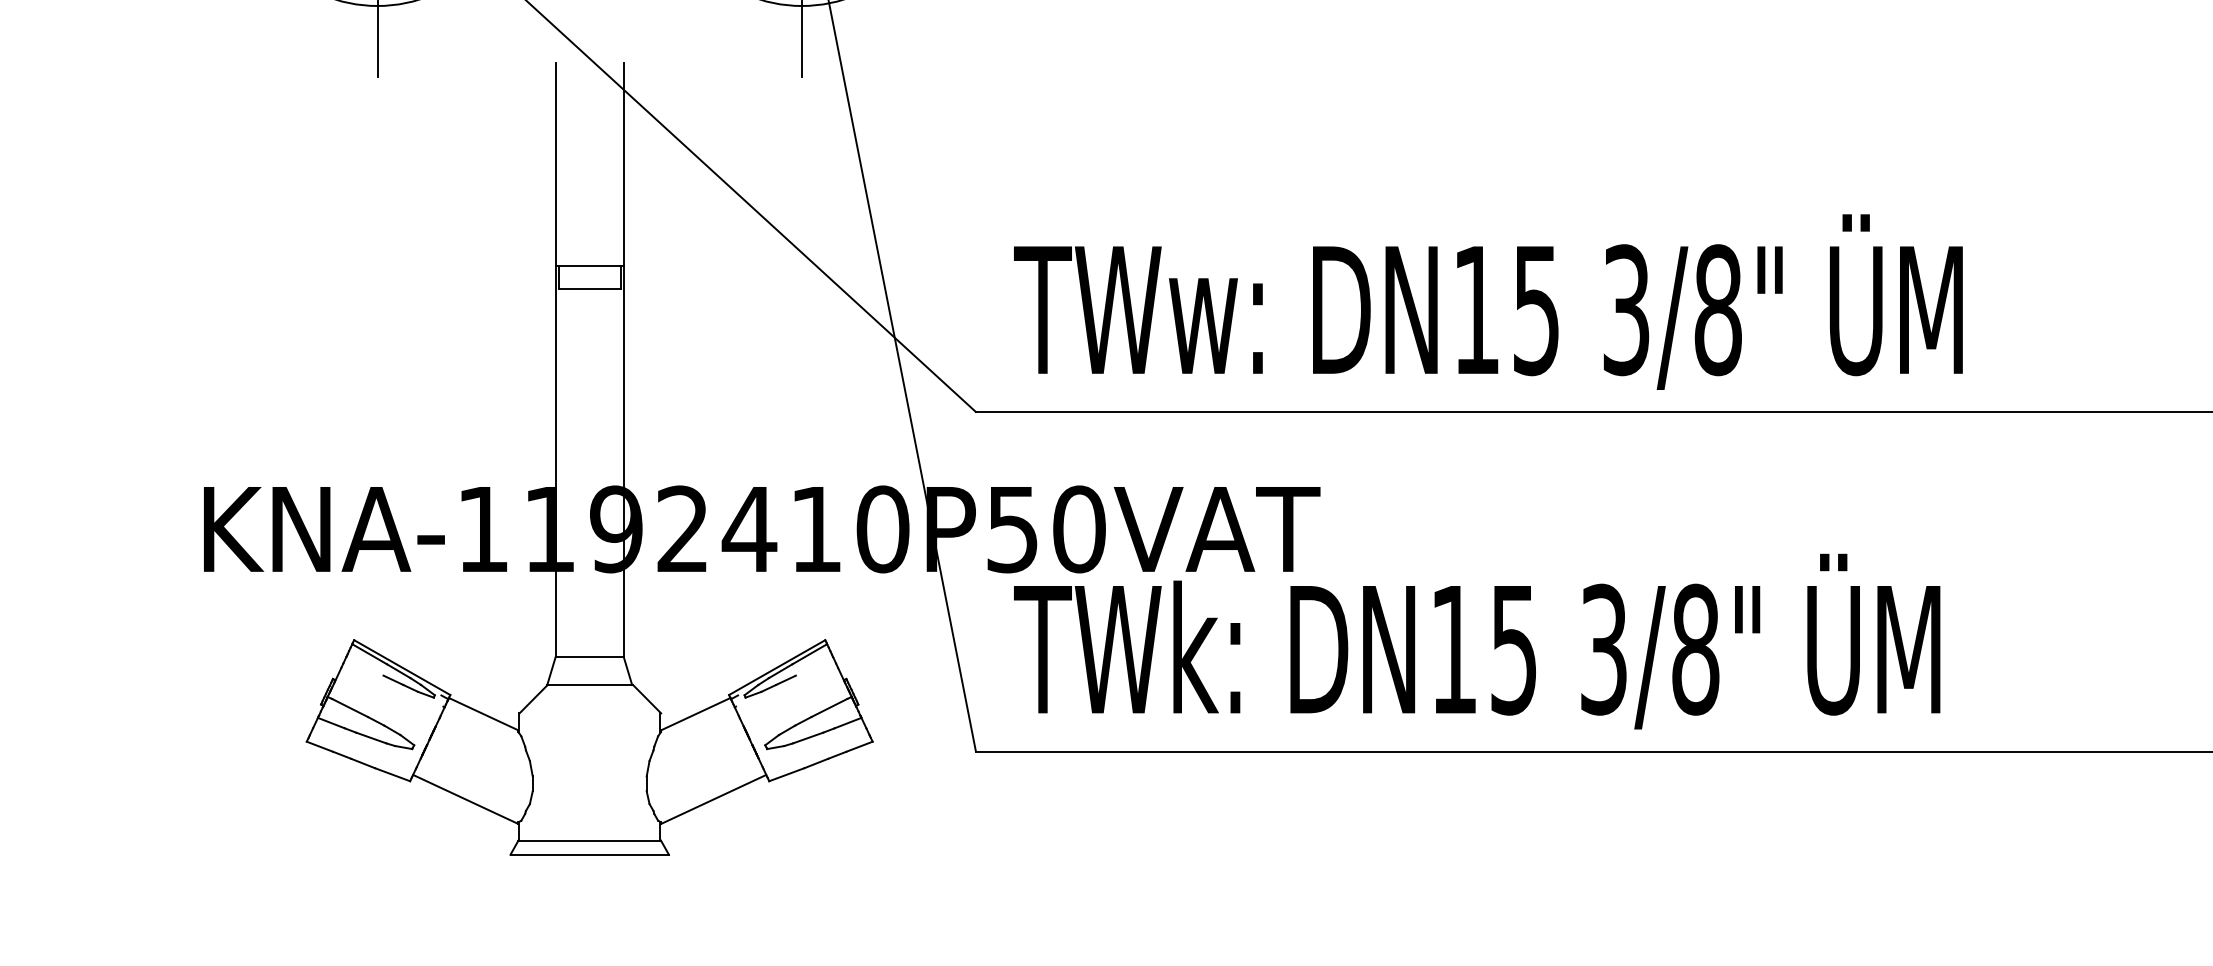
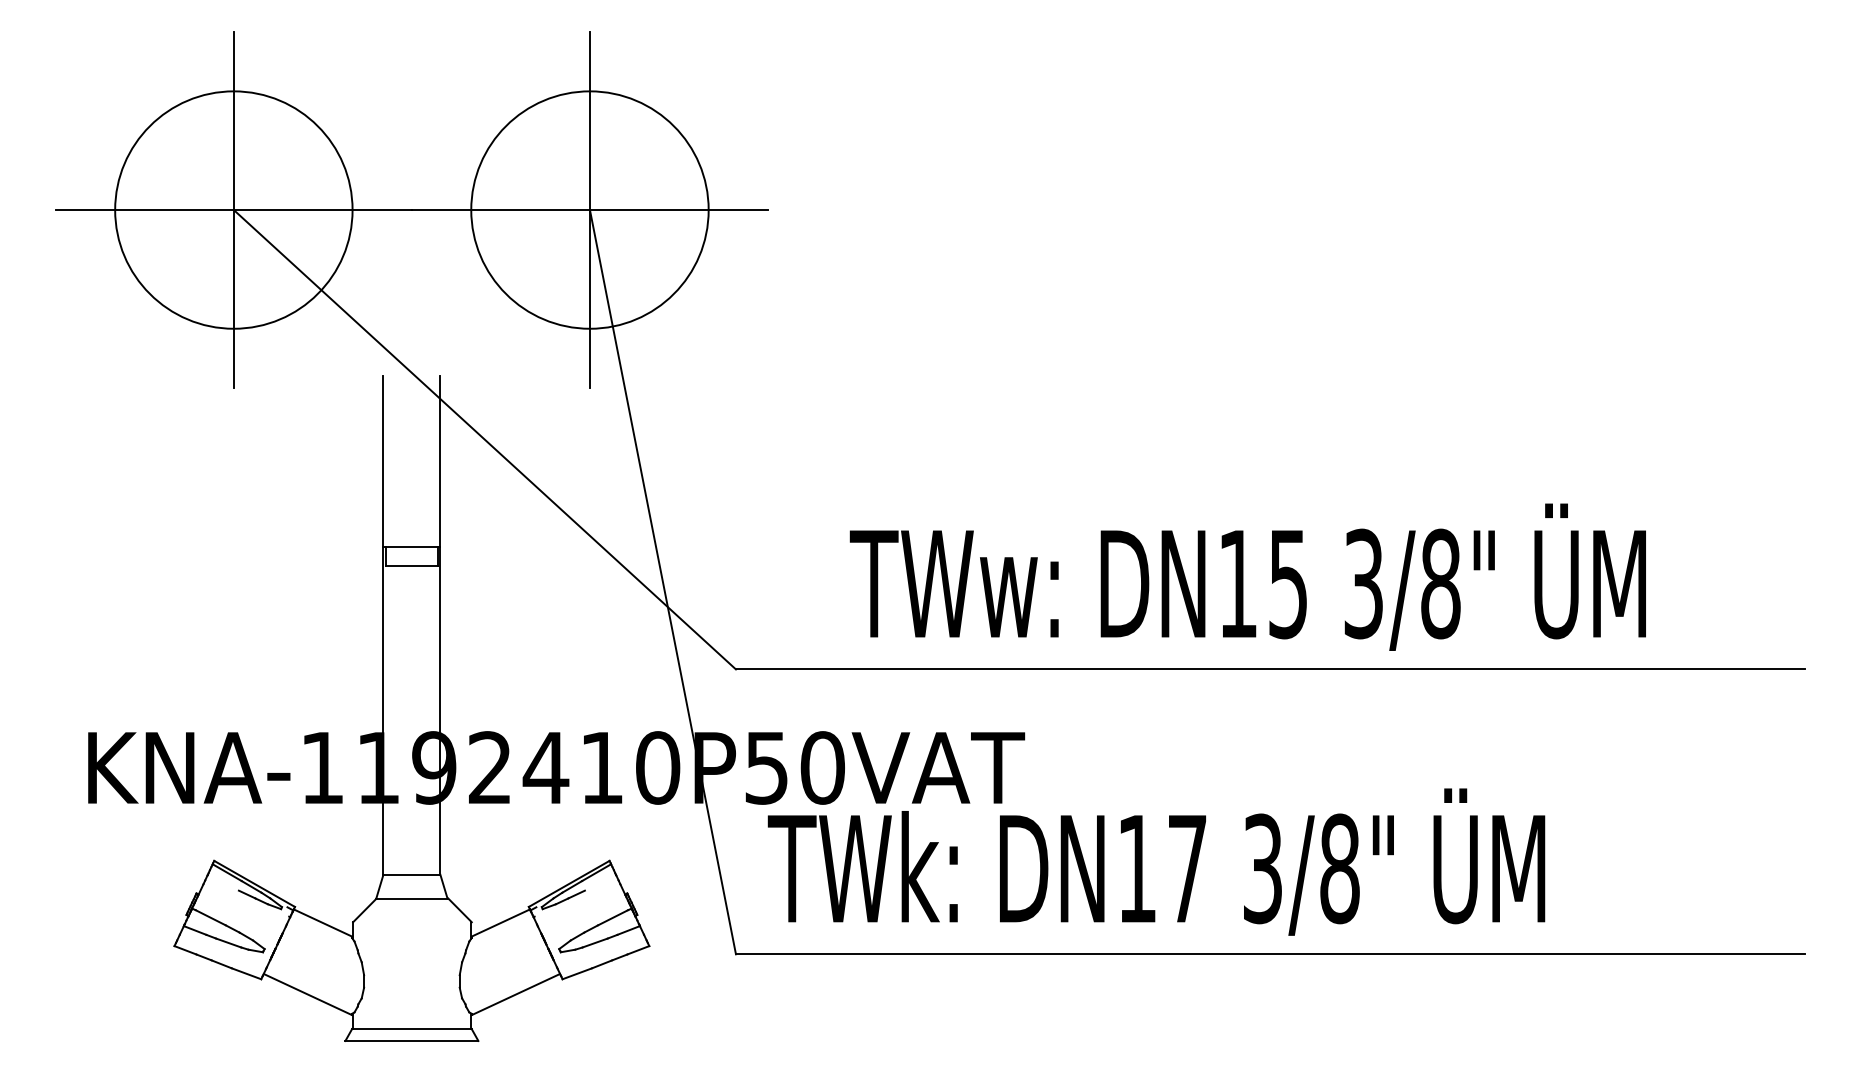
text: (1487, 301) -> (1247, 576), moved
text: (1514, 650) -> (1187, 869), DN15 -> DN17

